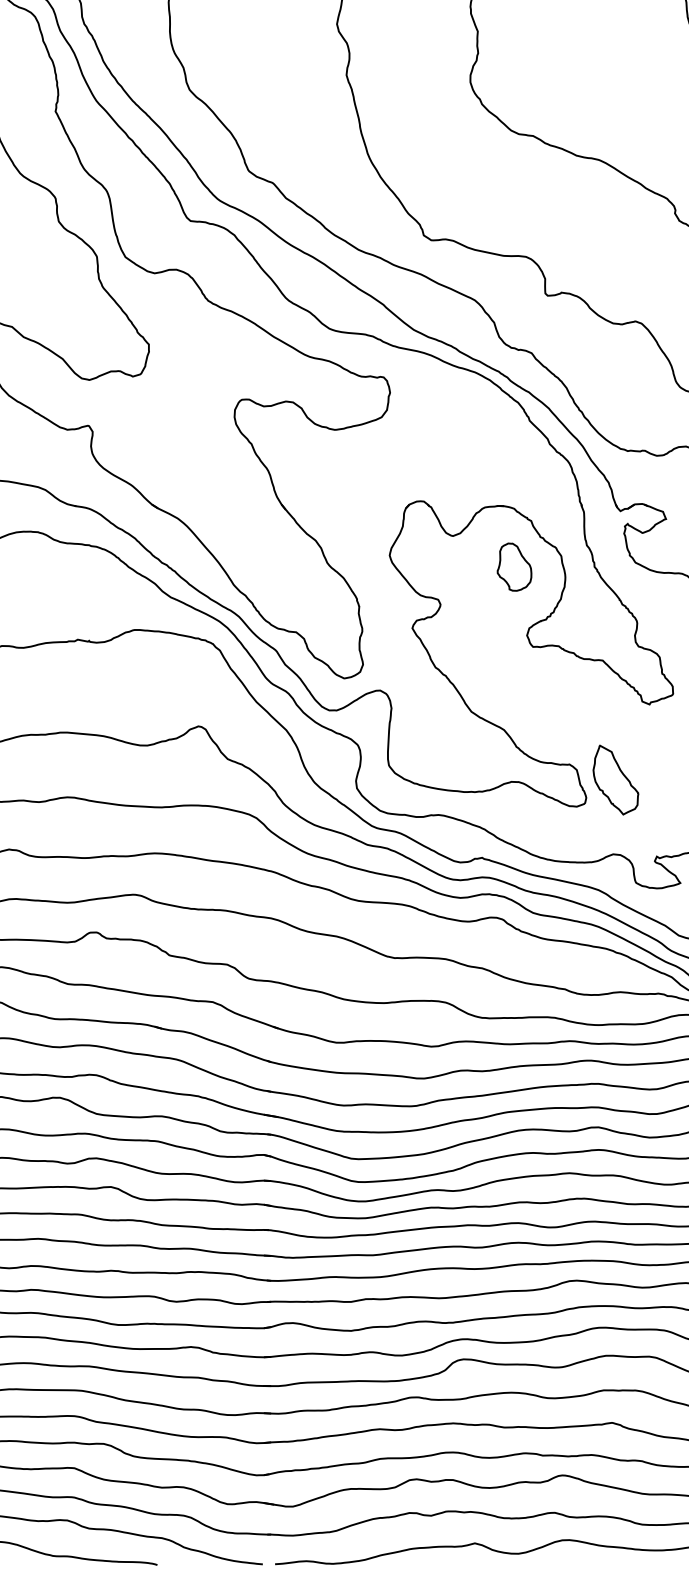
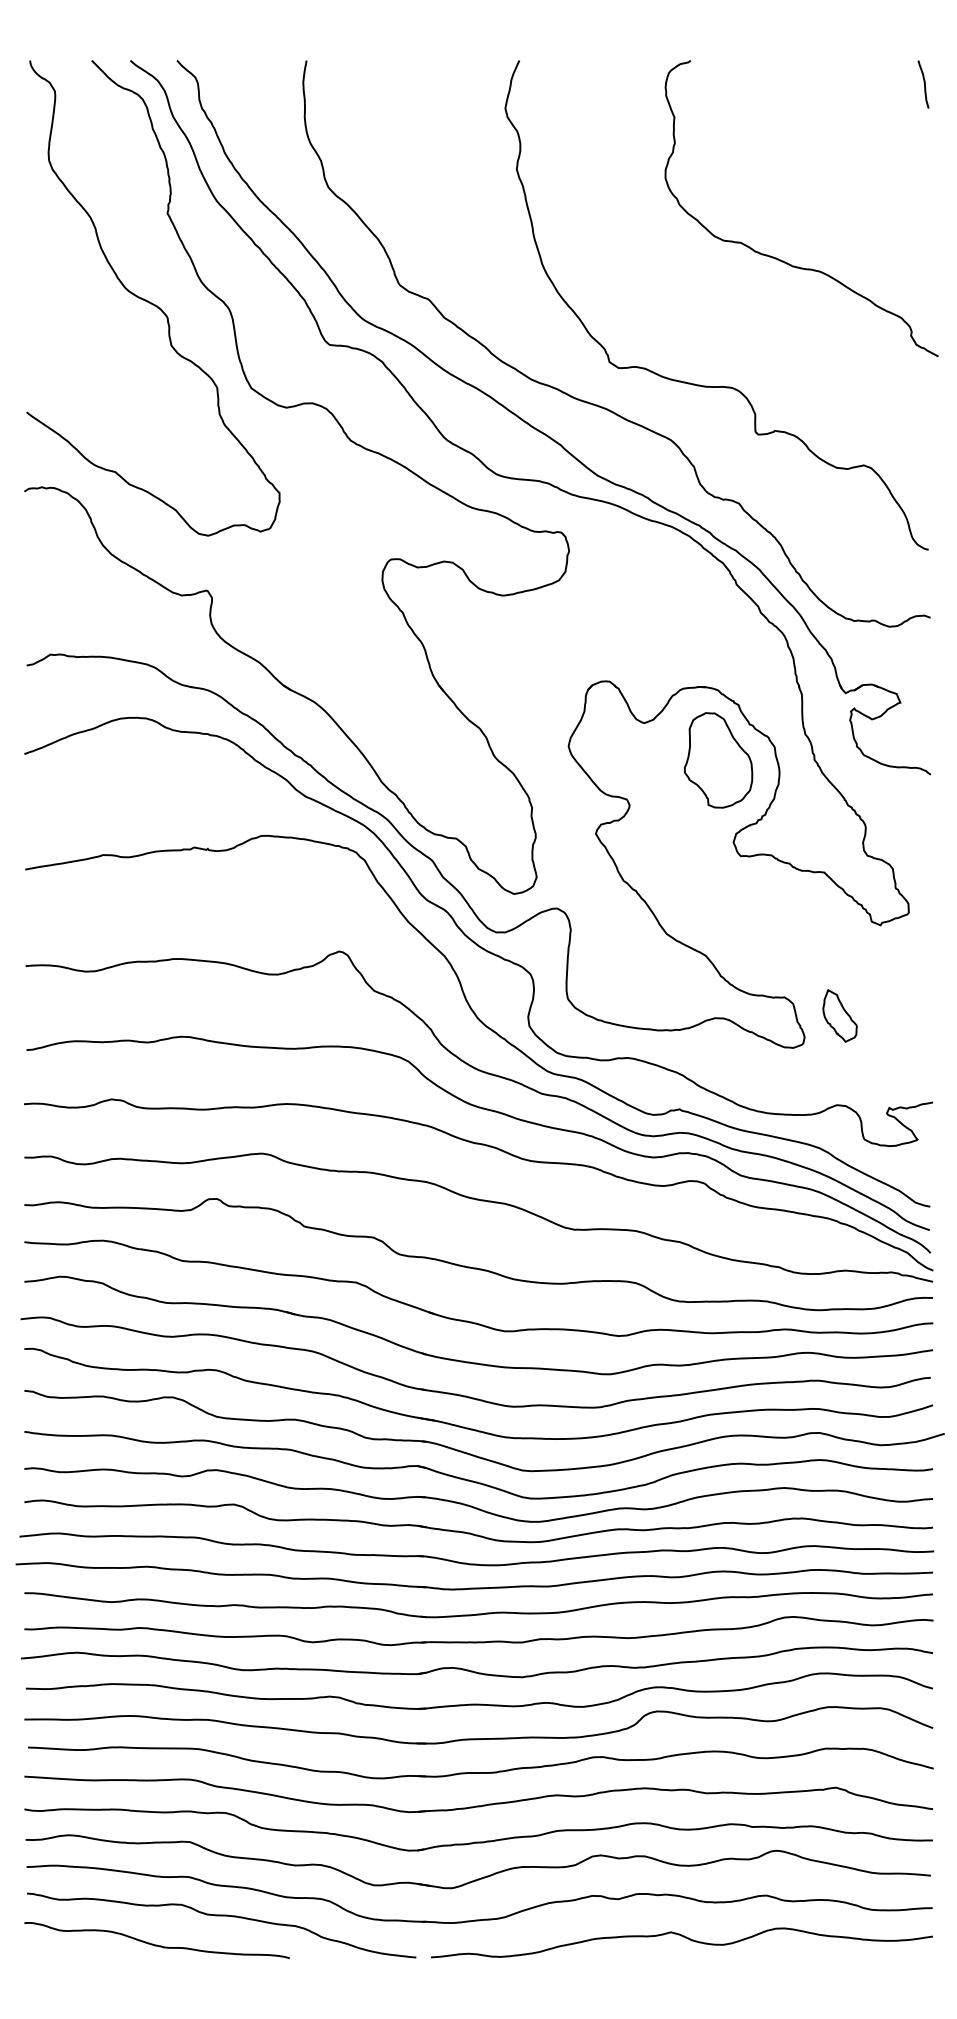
part: (514, 567) -> (718, 760), size x1.67
part: (615, 779) -> (839, 1015), size x0.62

